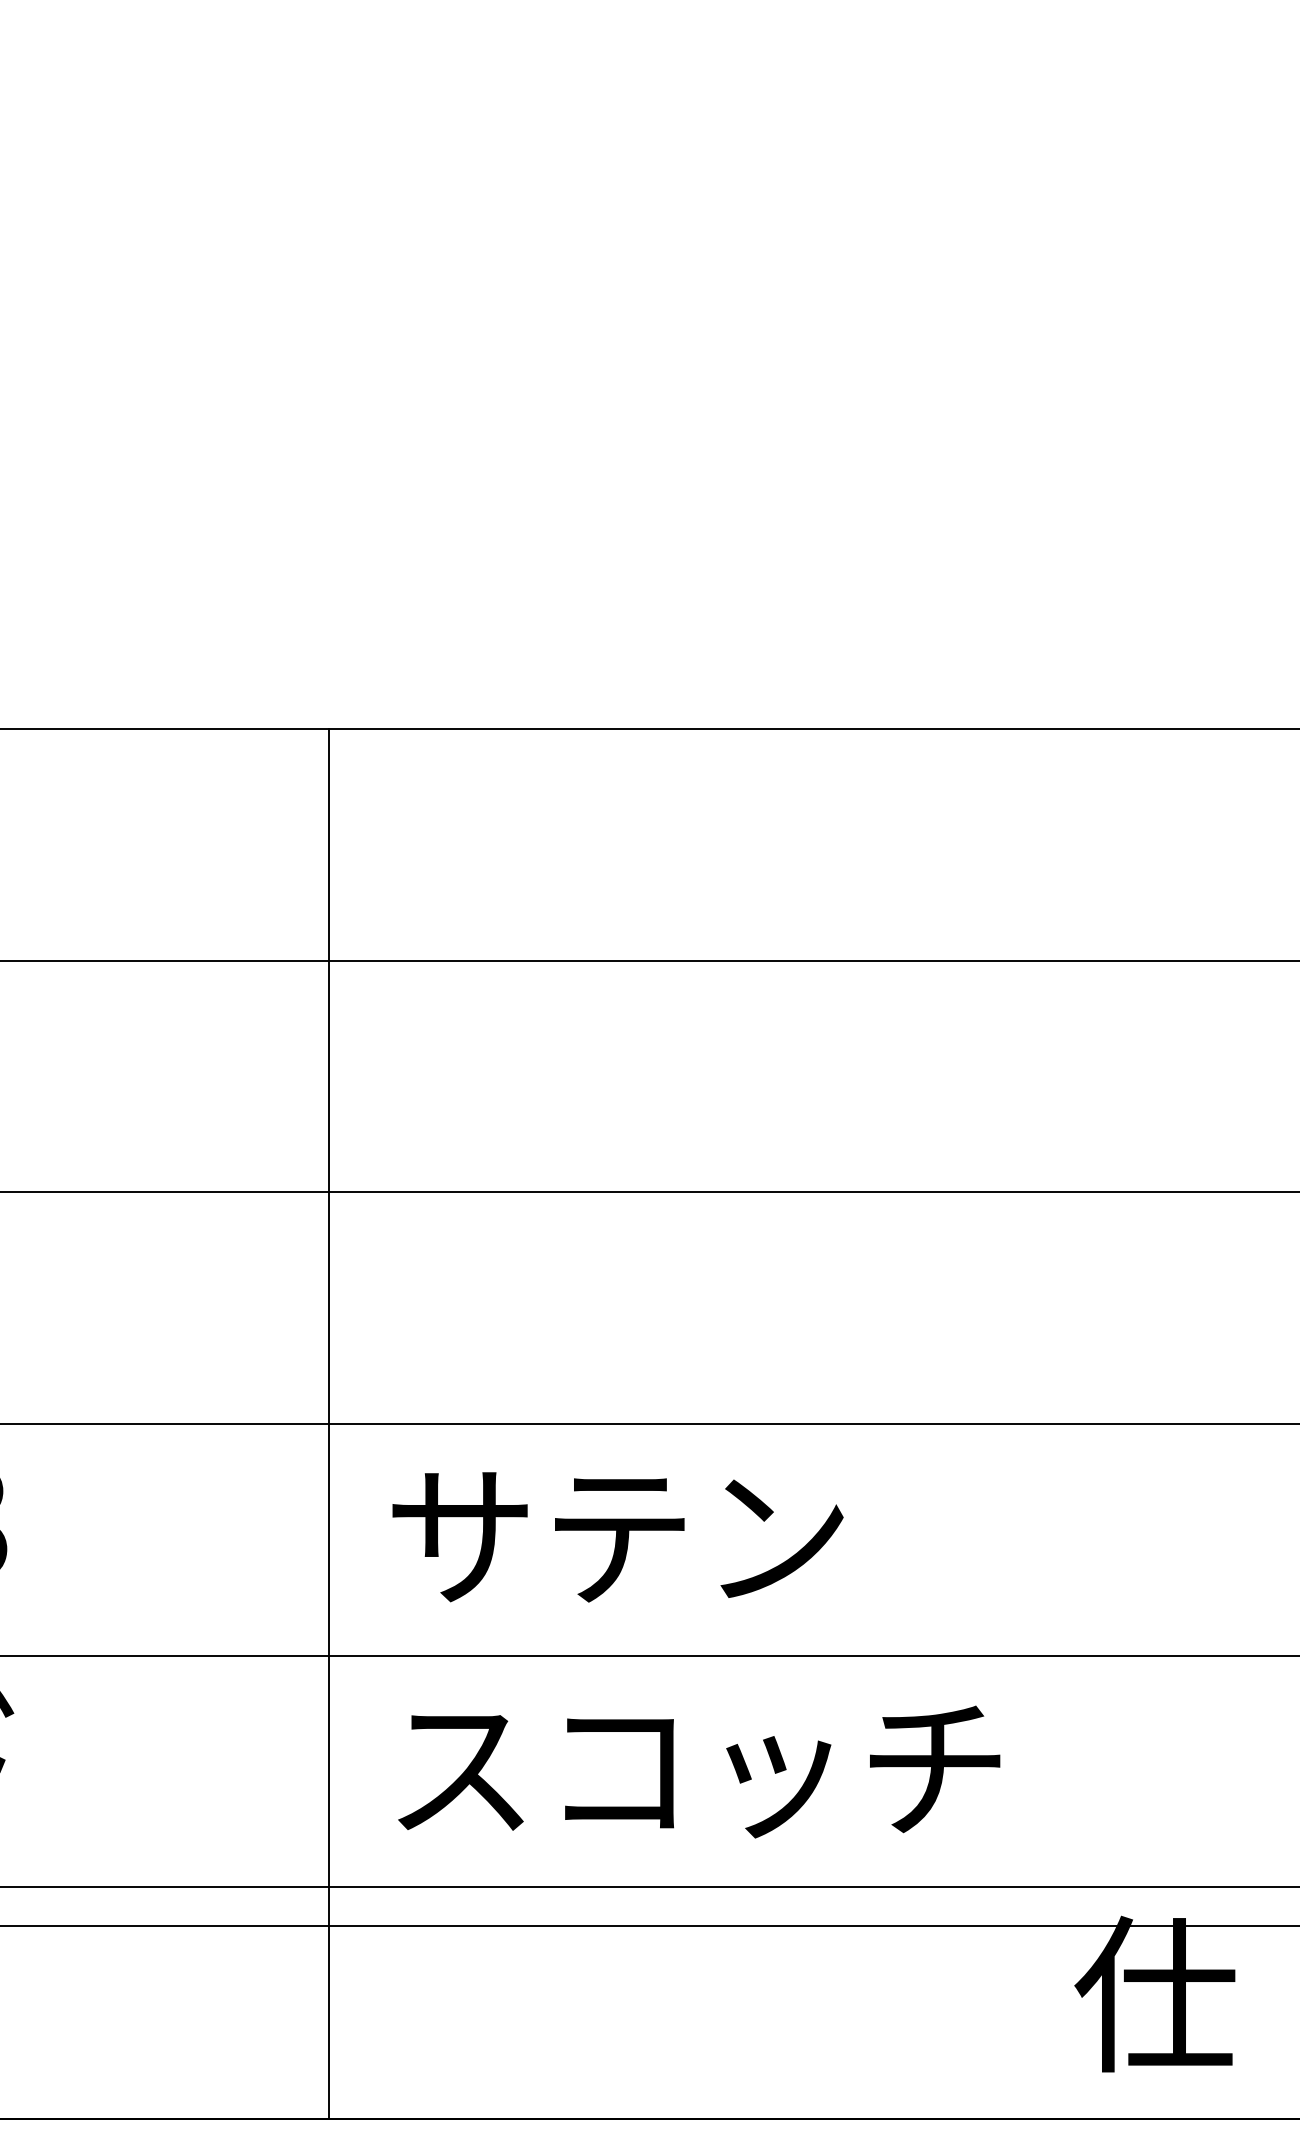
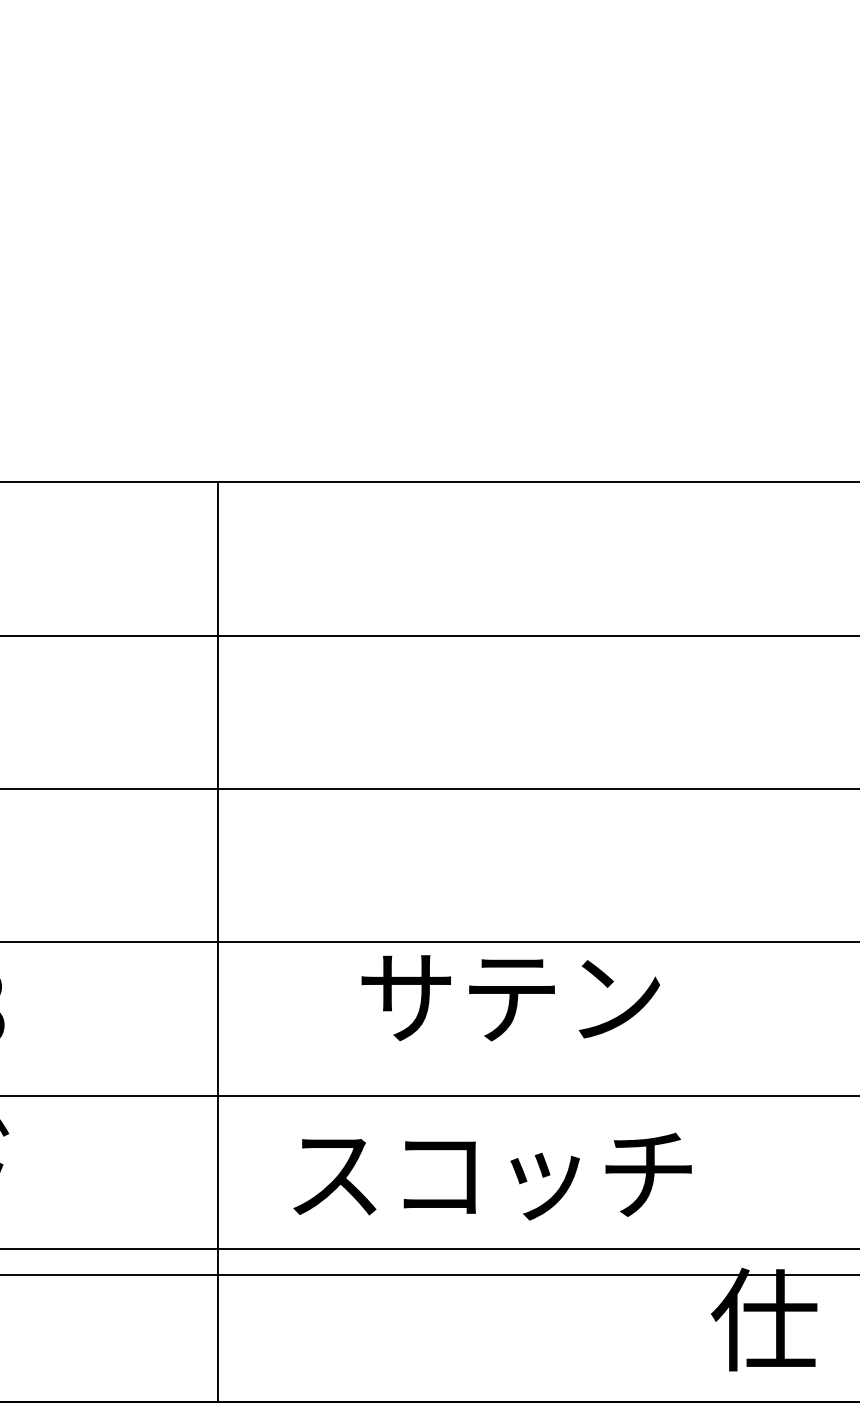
text: (617, 1537) -> (510, 998), moved
text: (699, 1771) -> (492, 1176), moved

